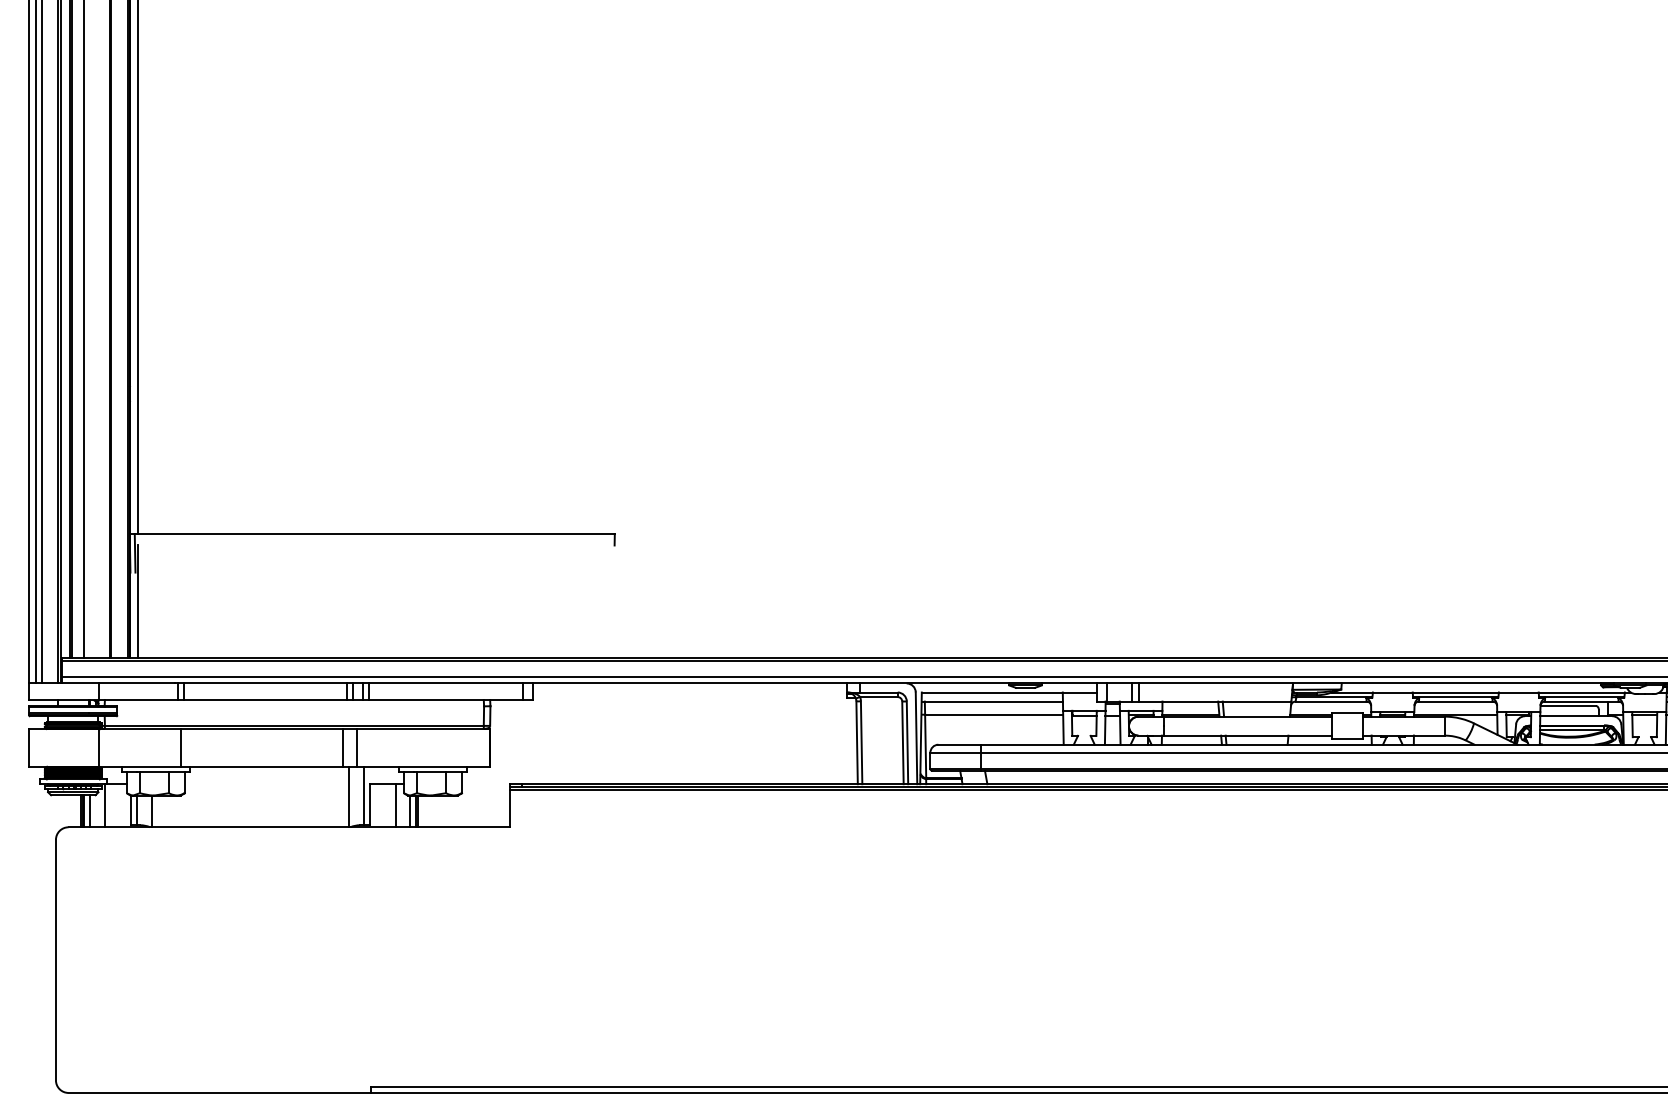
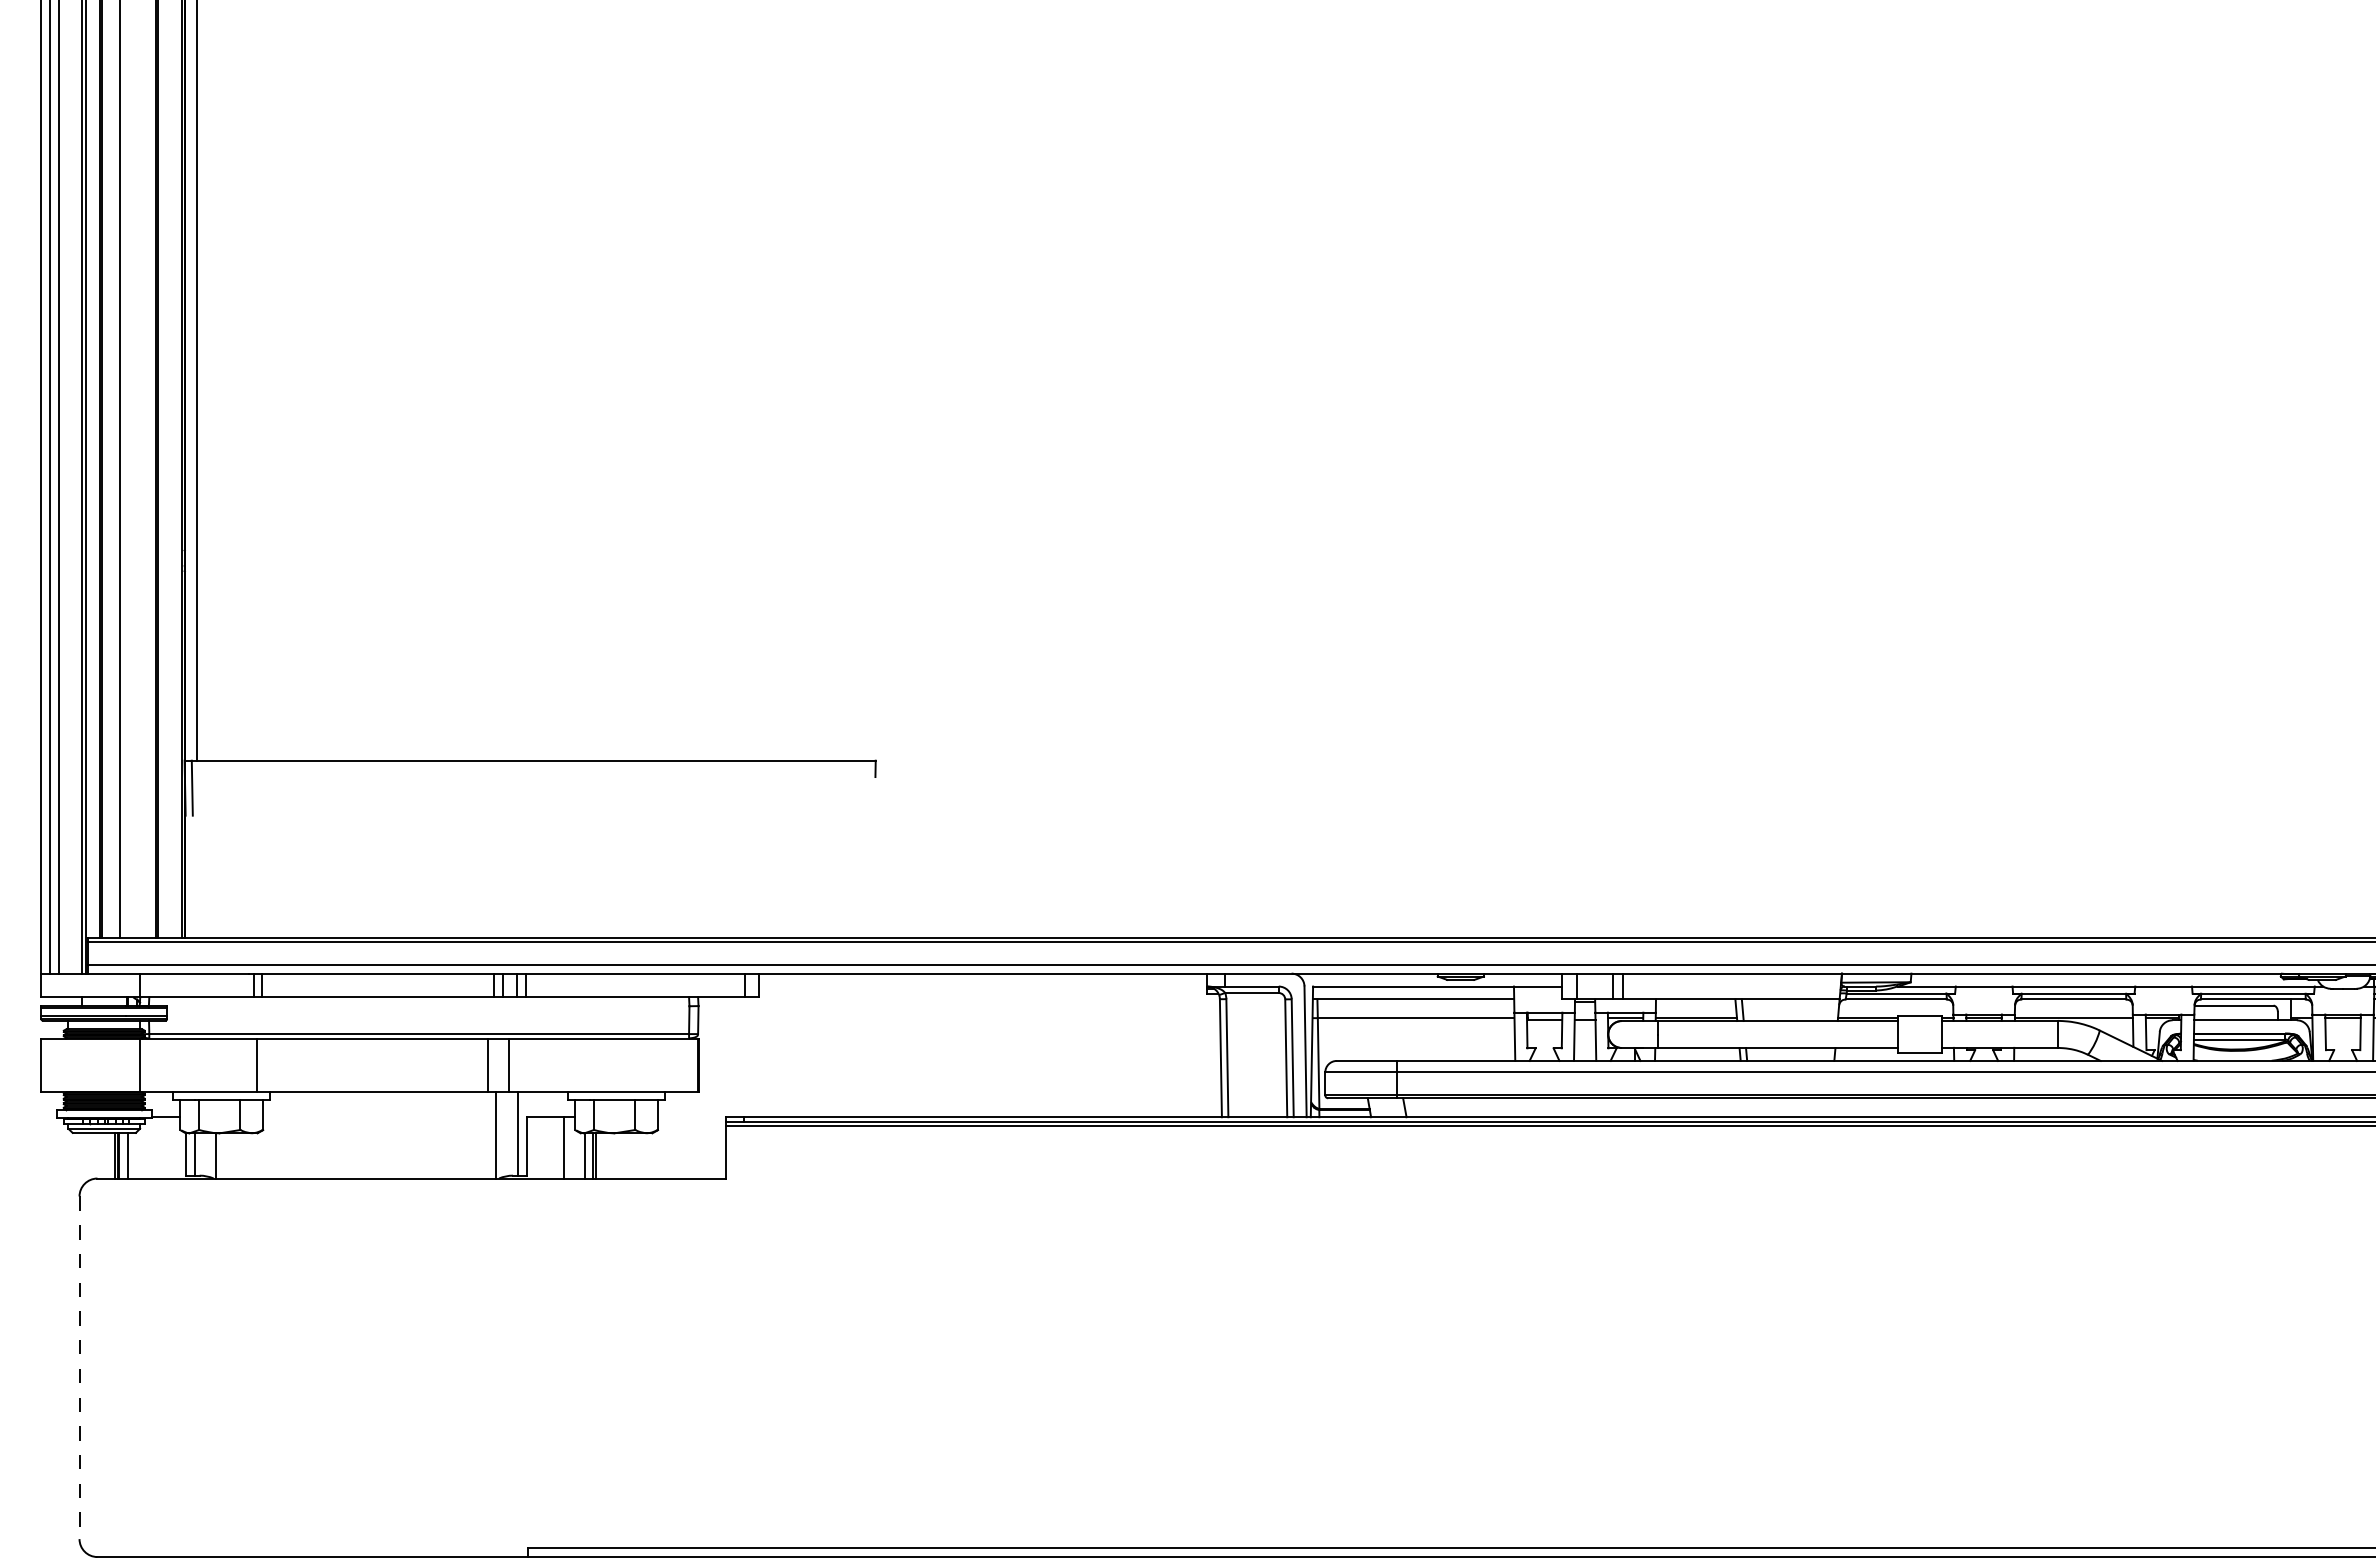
line: (138, 601) -> (196, 857), removed
line: (104, 805) -> (148, 1147), removed
line: (55, 960) -> (79, 1368), solid -> dashed

